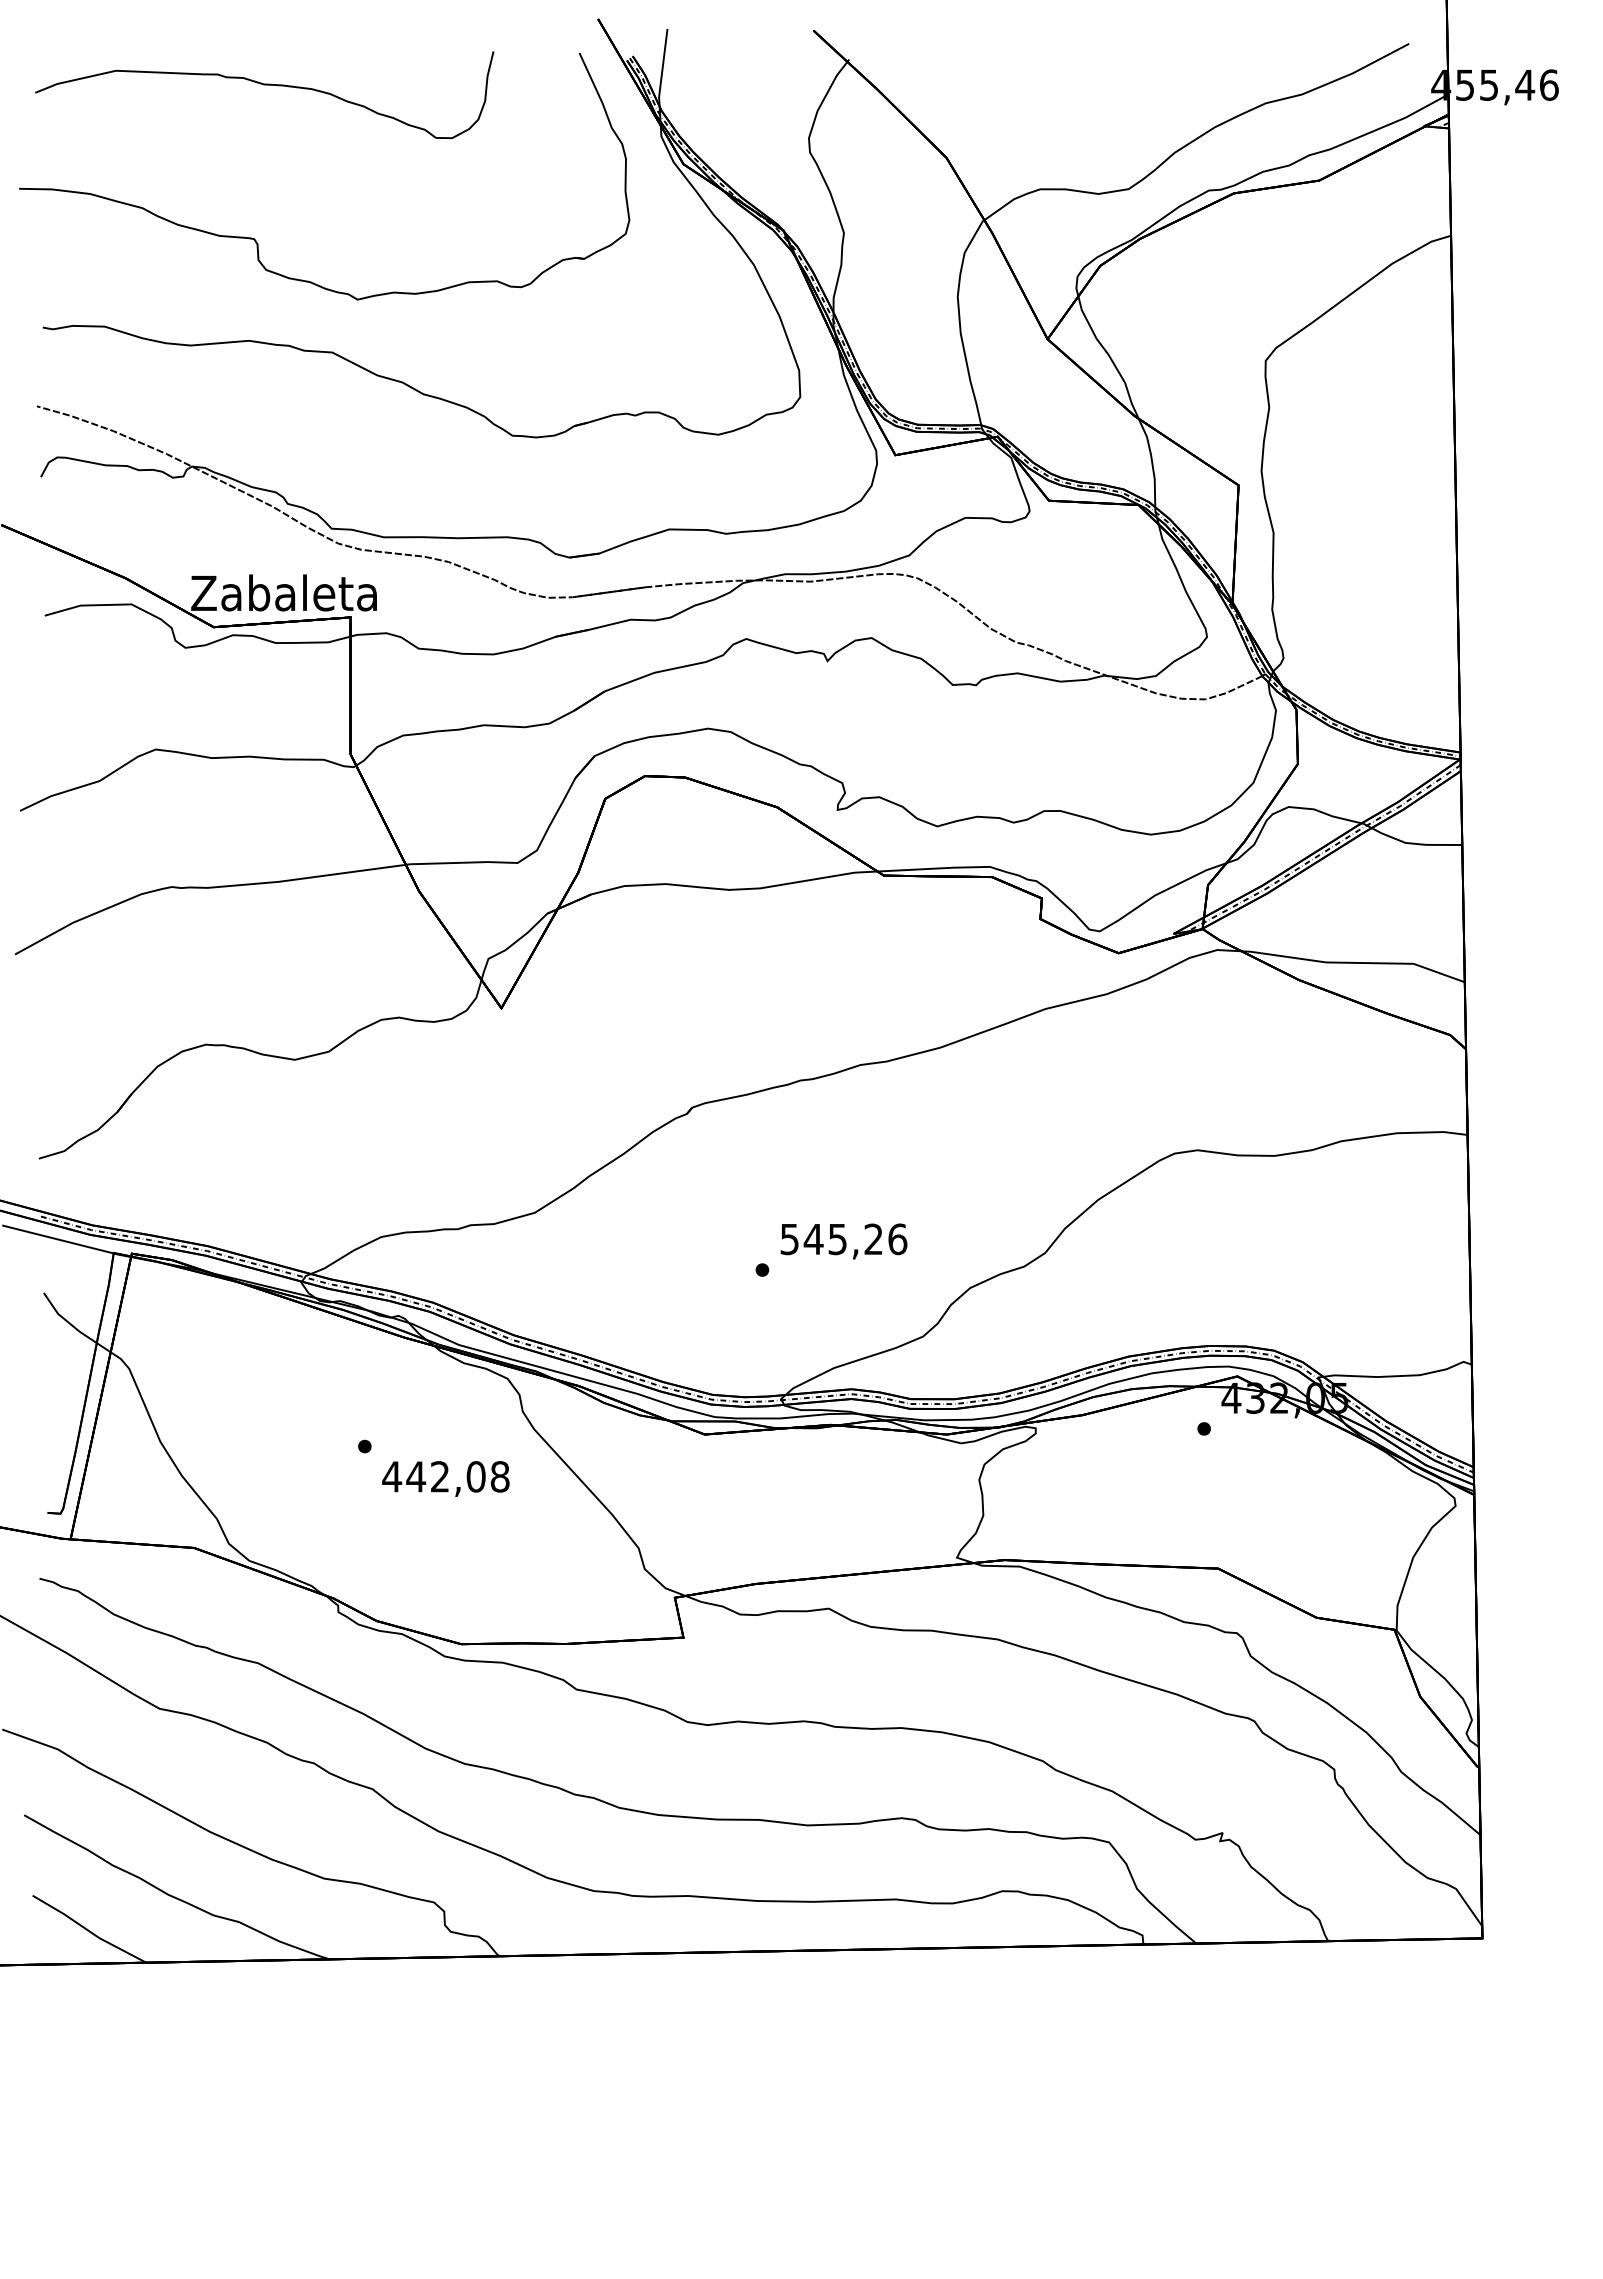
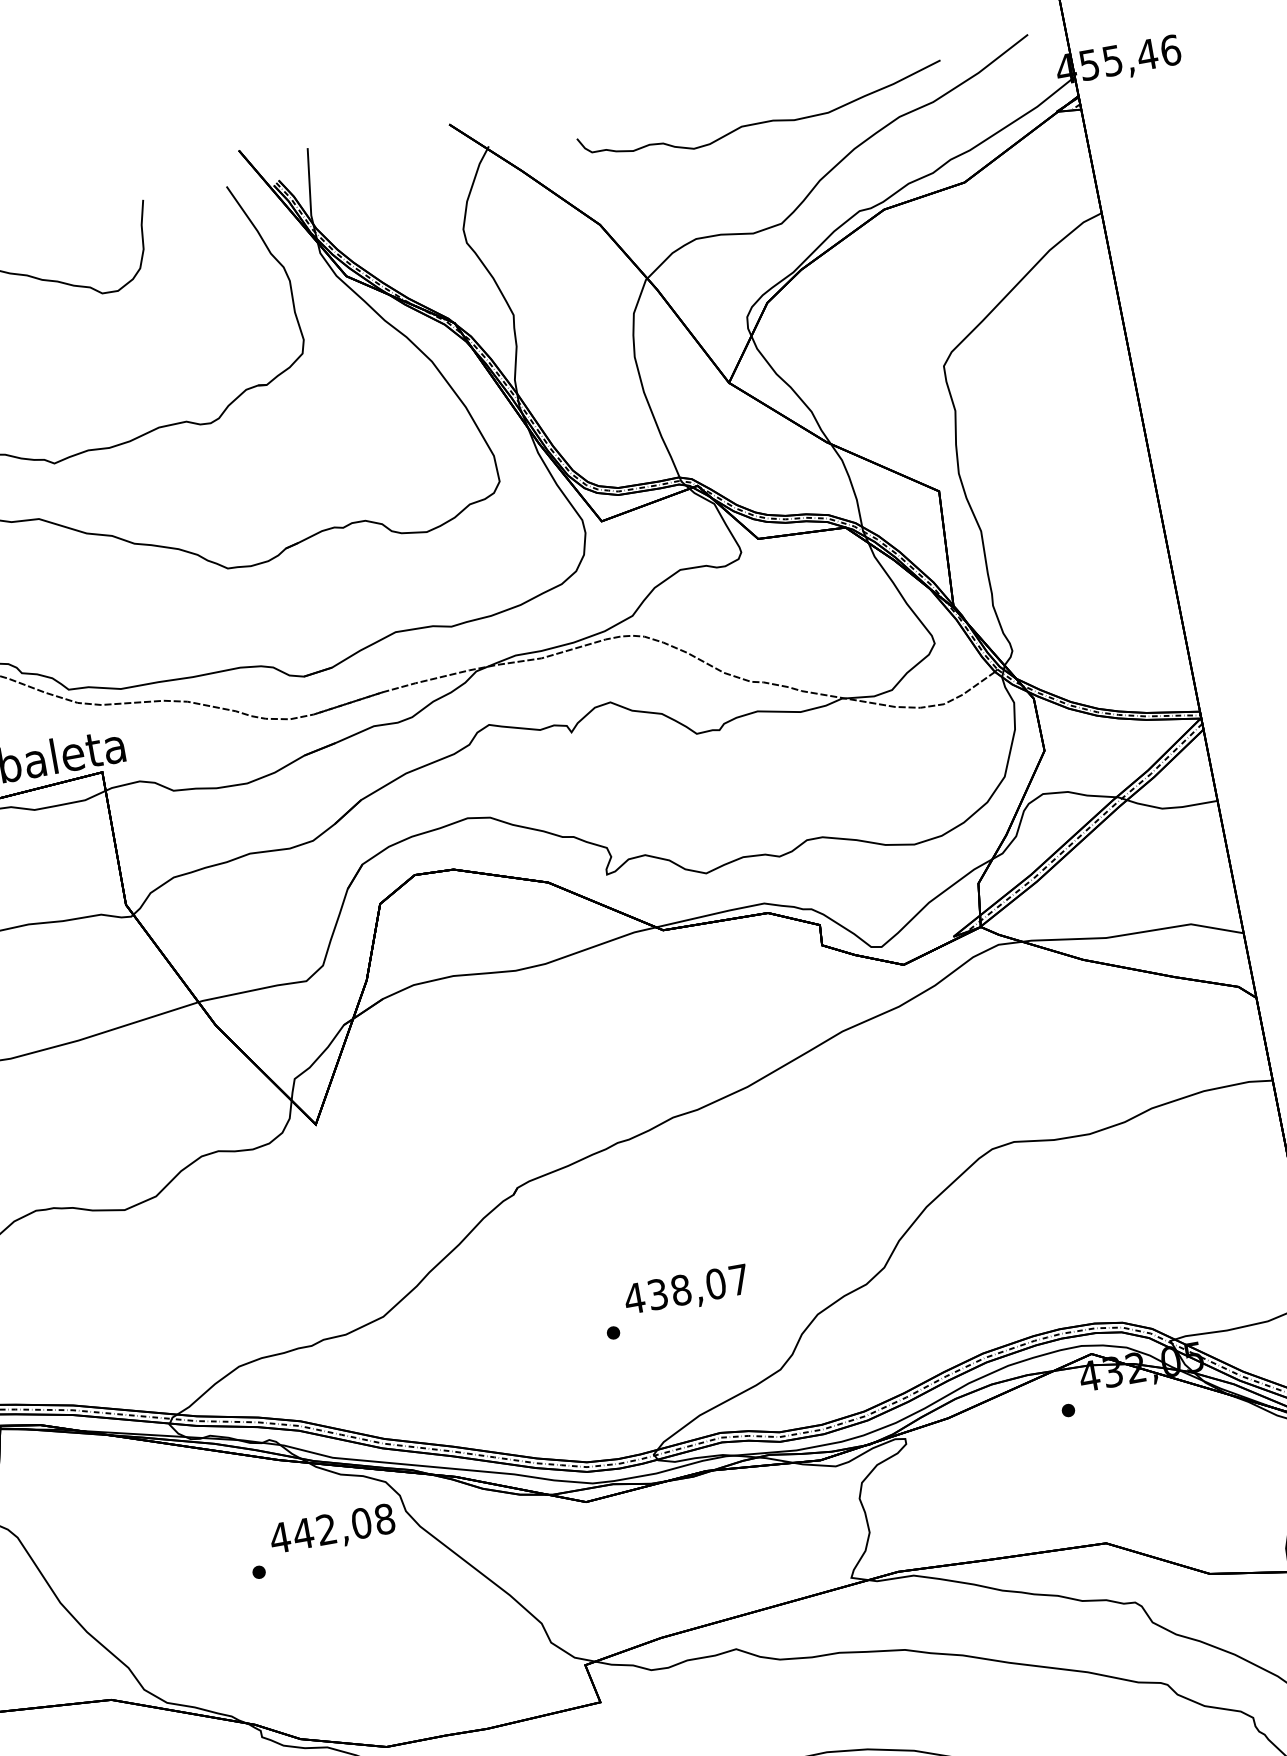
curve: (1127, 83) -> (762, 121), added
text: (843, 1239) -> (686, 1289), 545,26 -> 438,07
text: (445, 1478) -> (332, 1530), moved

